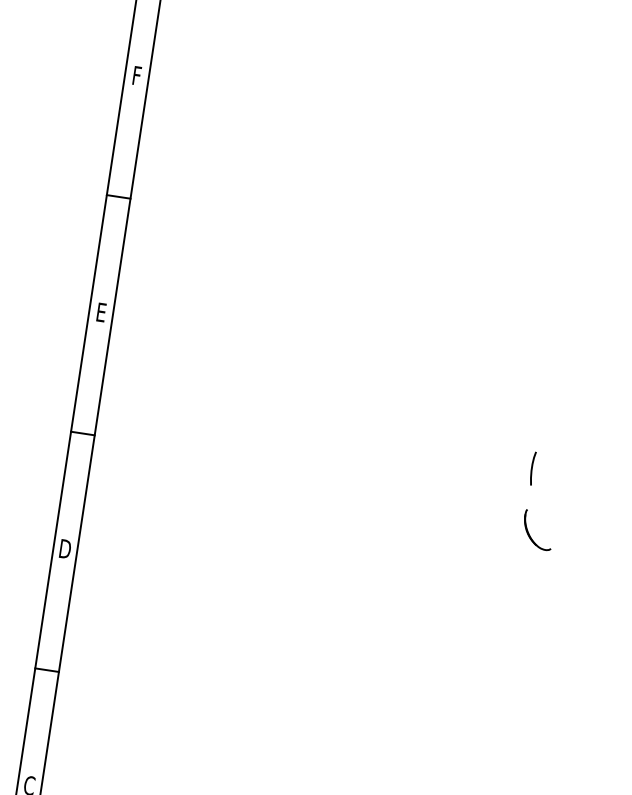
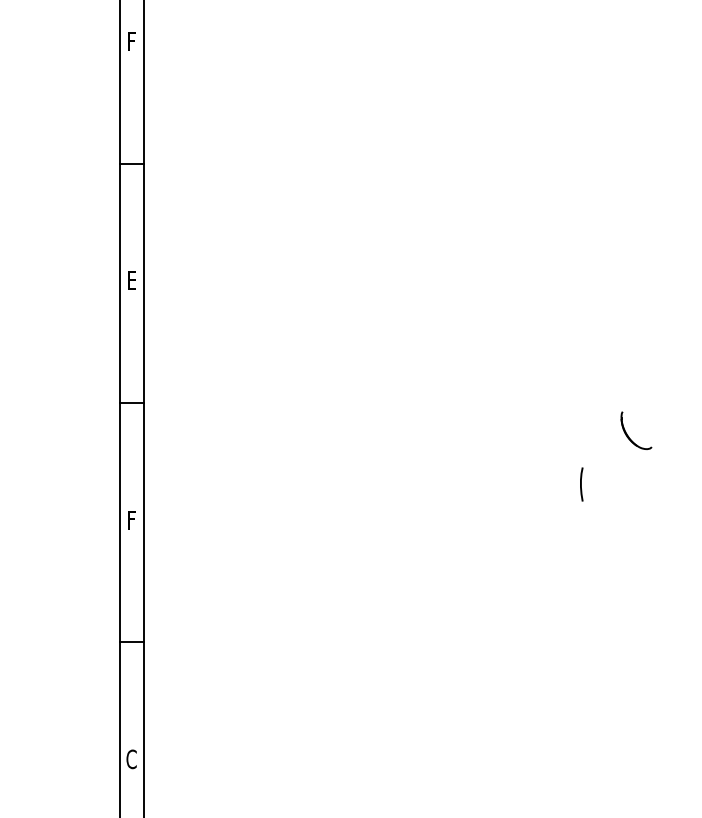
line: (532, 468) -> (581, 484), moved
part: (530, 534) -> (629, 436), moved
text: (65, 548) -> (131, 519), D -> F

